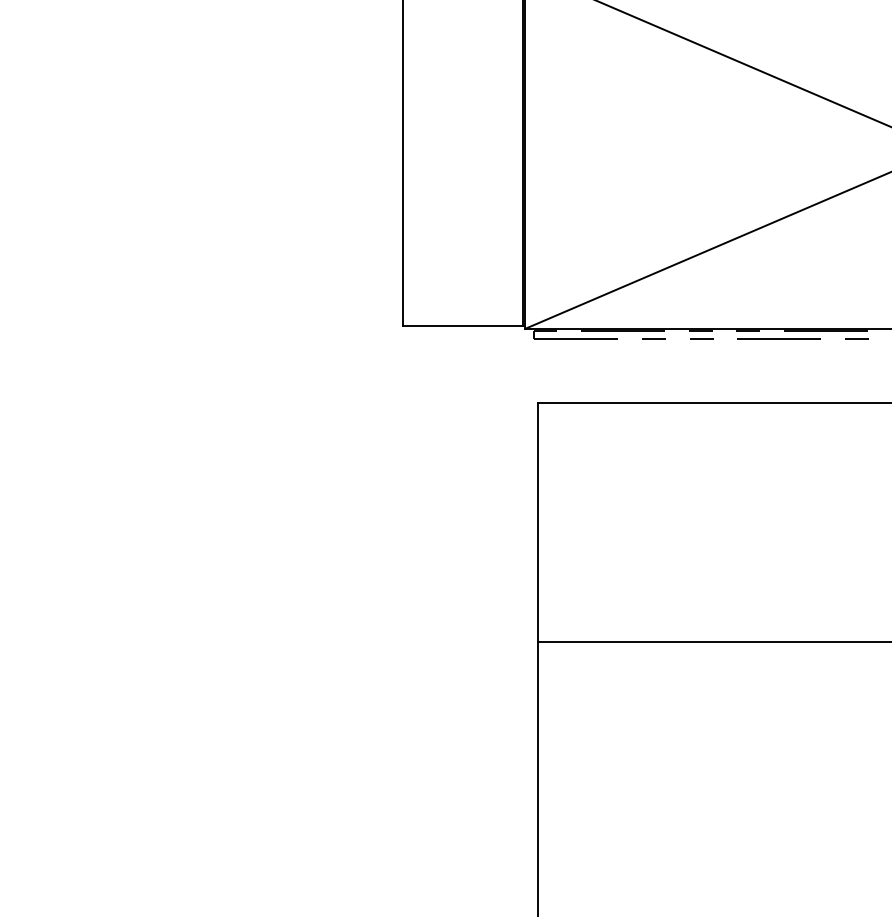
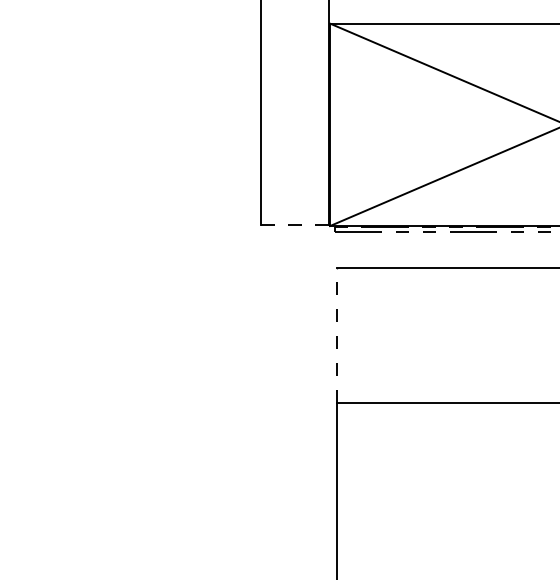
line: (463, 326) -> (295, 224), solid -> dashed
line: (538, 522) -> (337, 335), solid -> dashed

